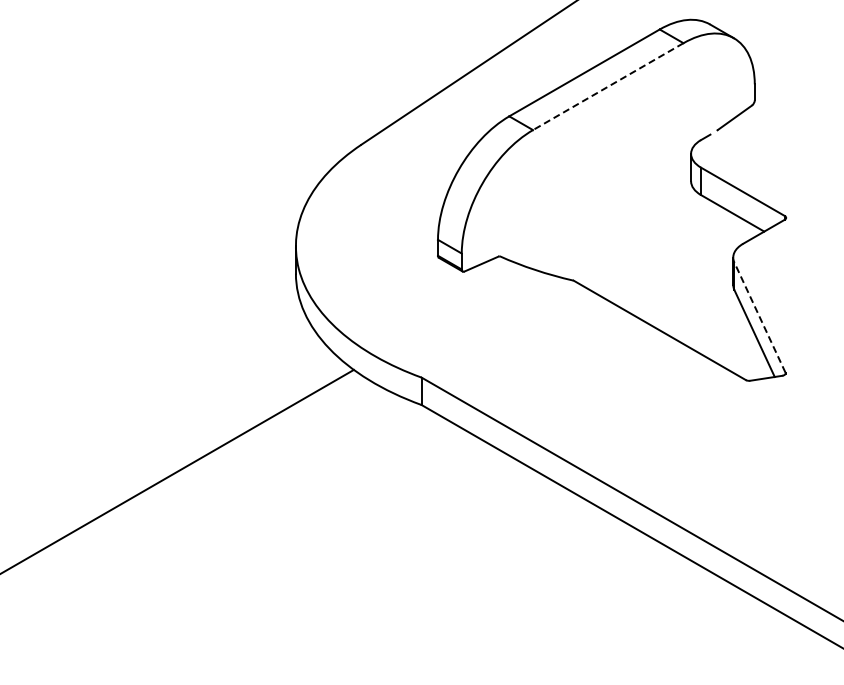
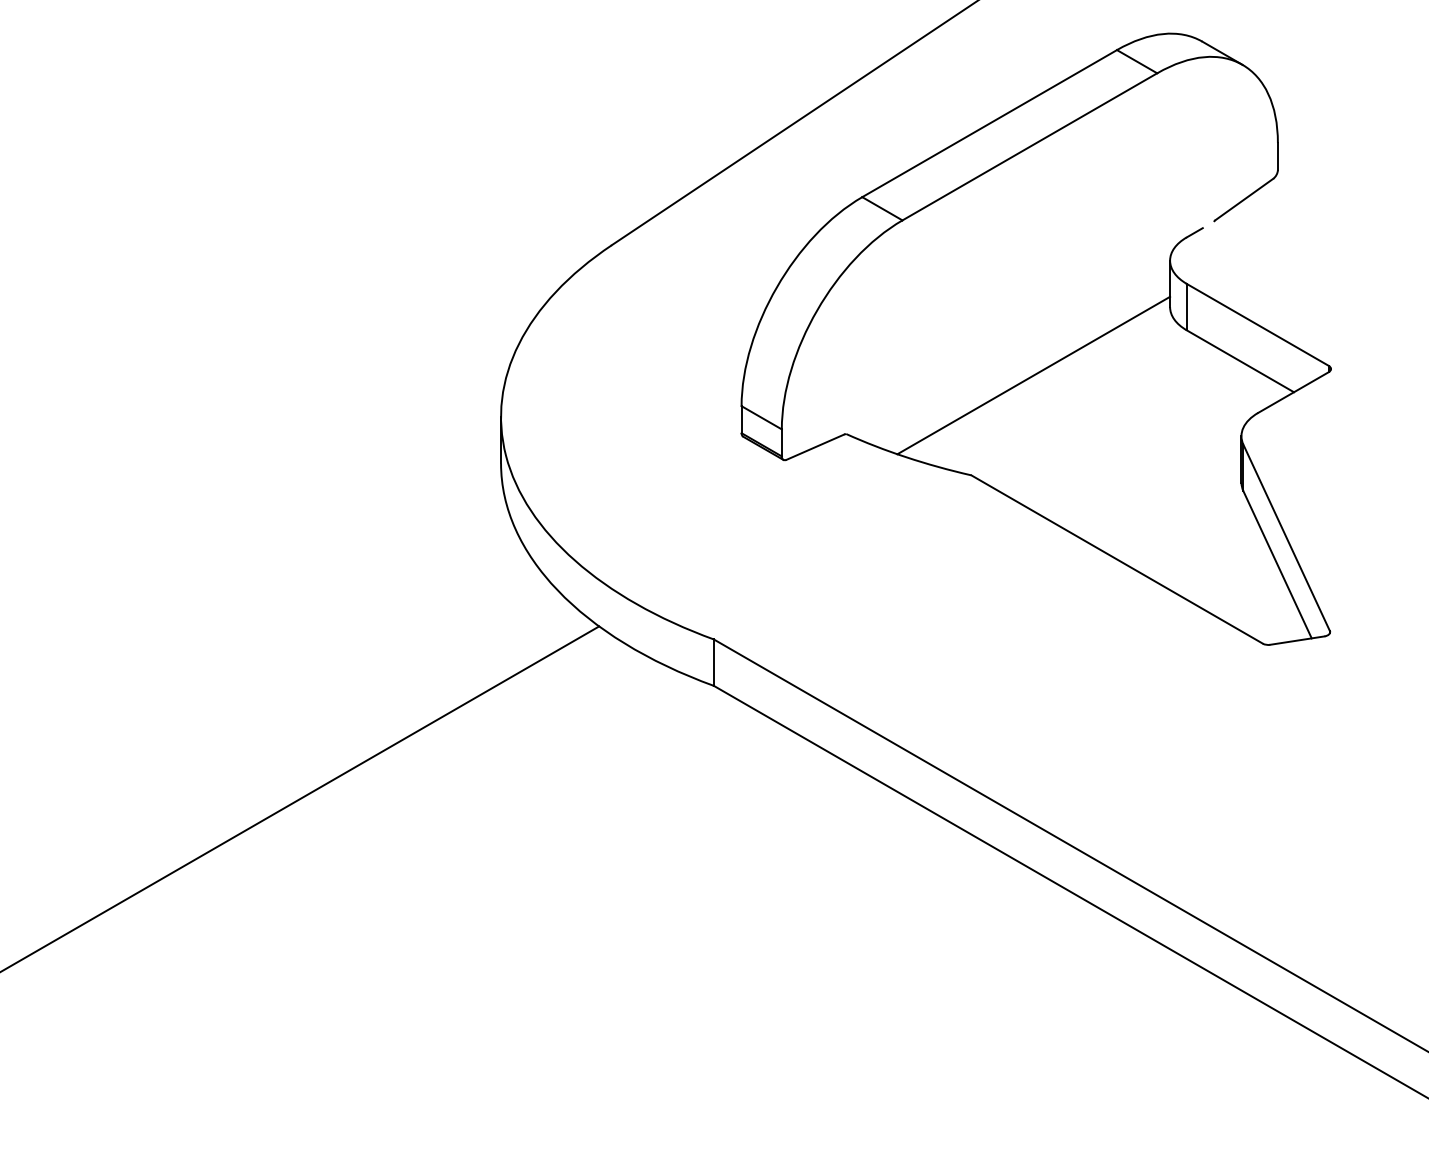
line: (608, 86) -> (1030, 146), dashed -> solid
line: (610, 221) -> (1033, 375), added
line: (759, 317) -> (1285, 537), dashed -> solid

